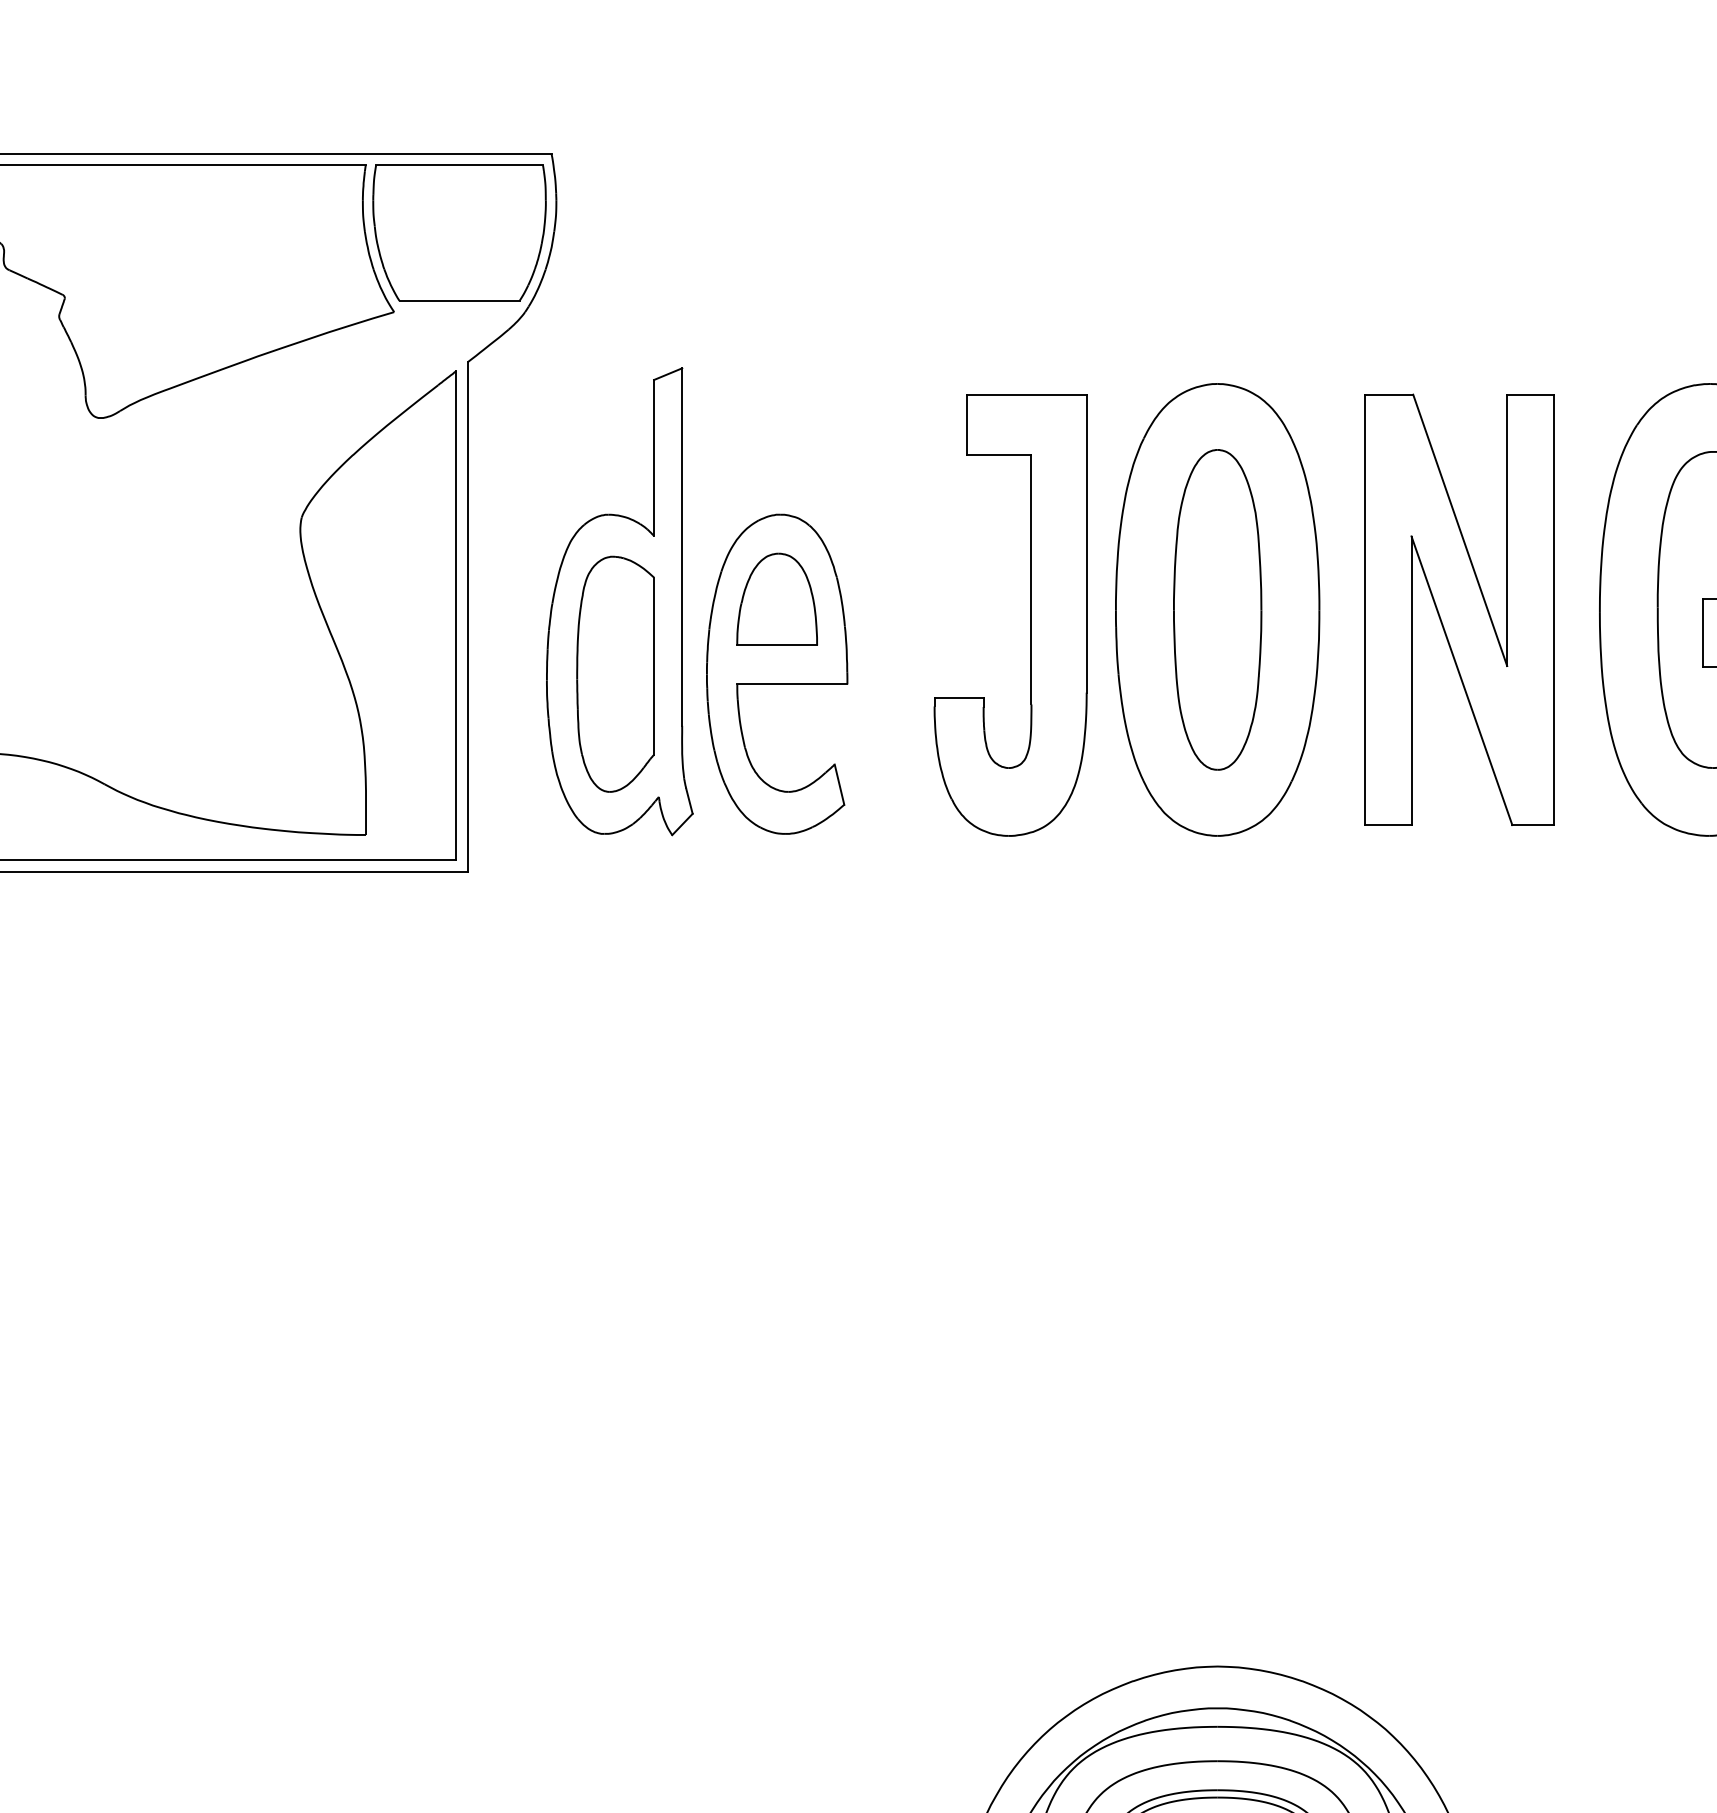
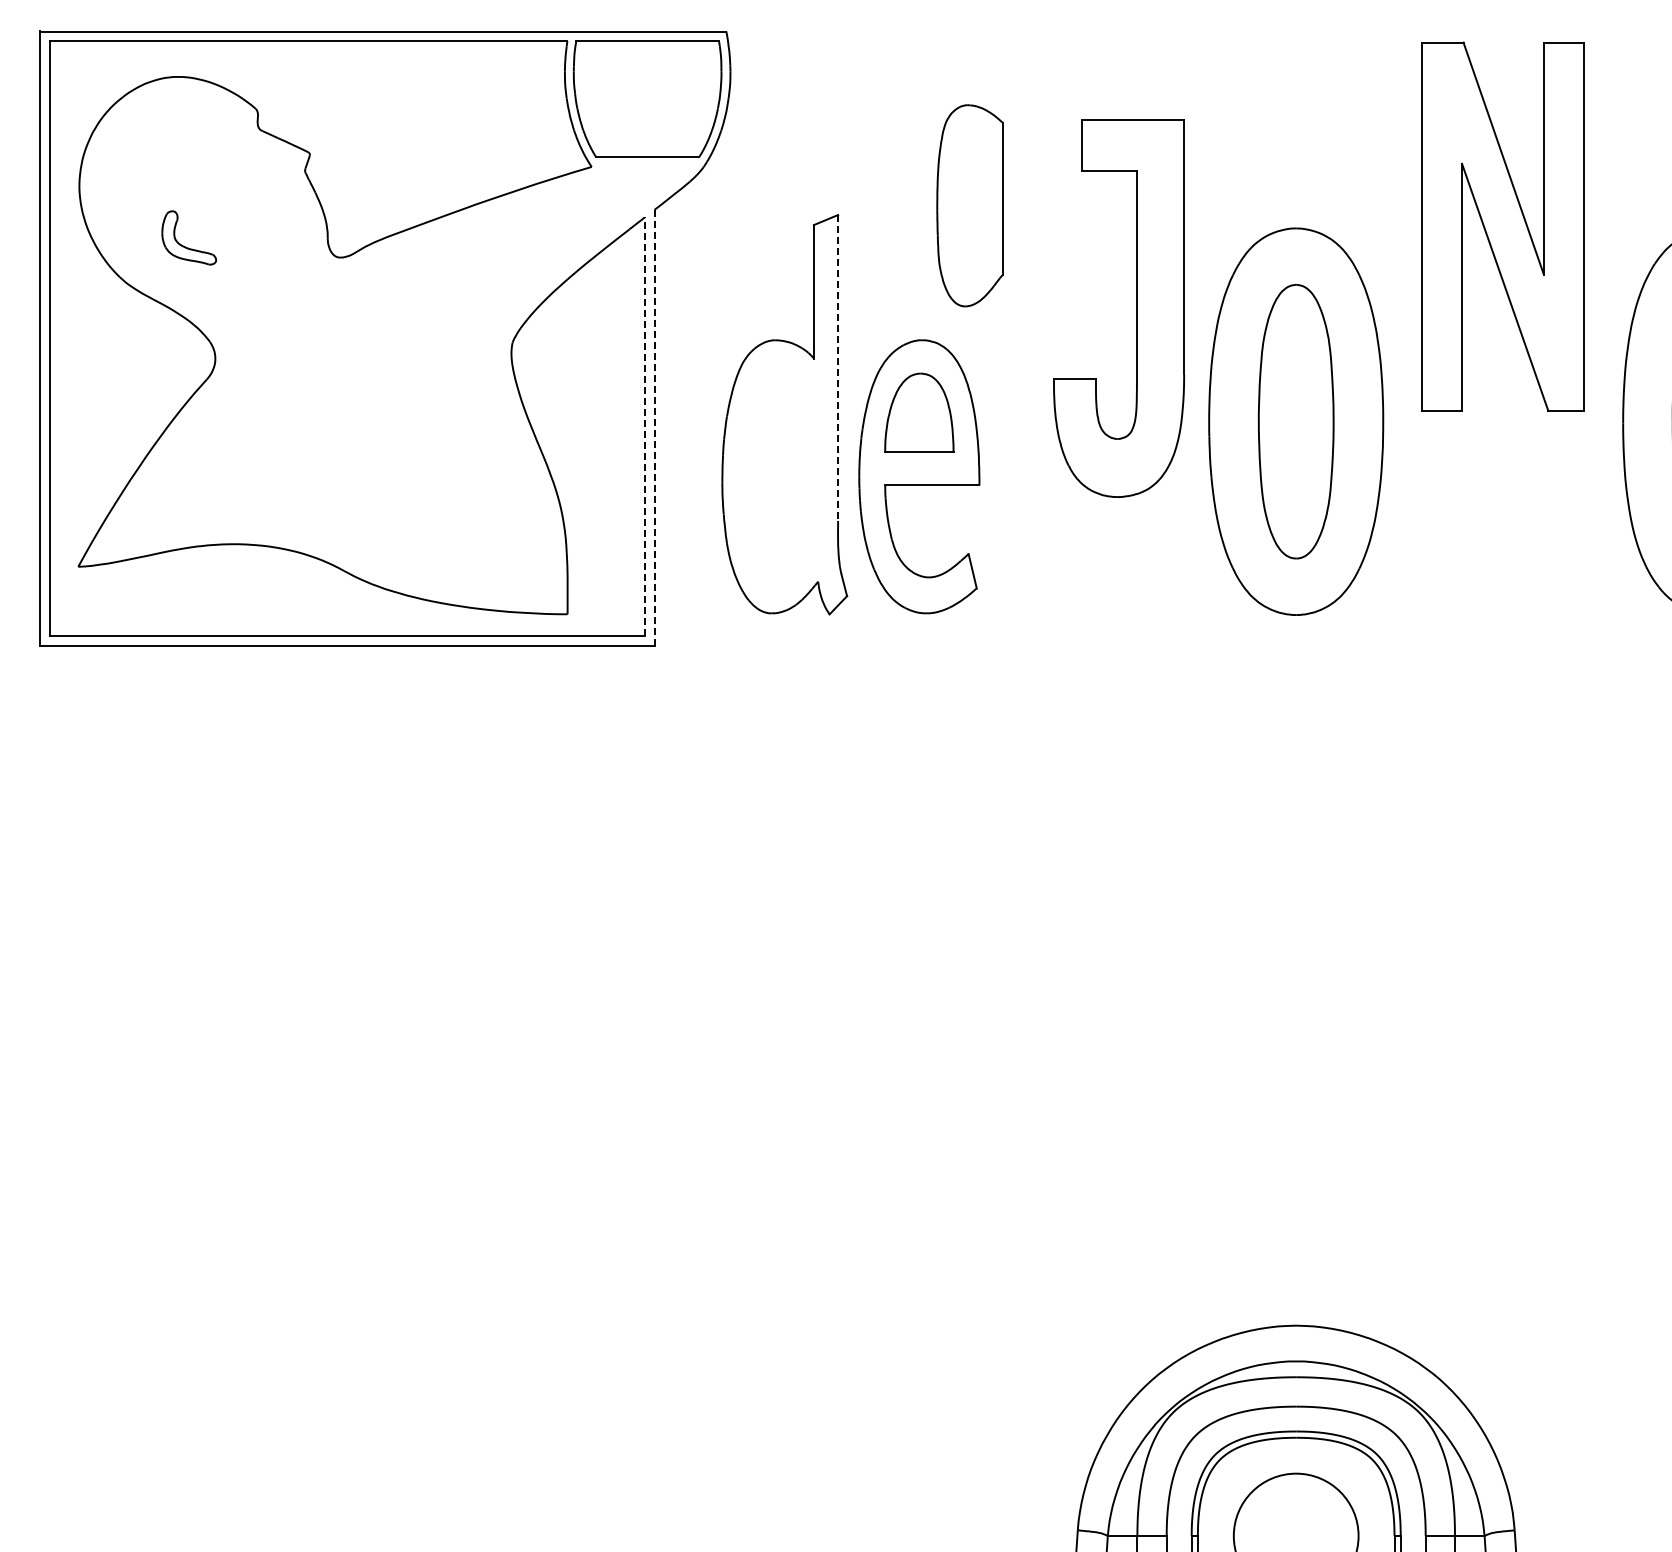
line: (682, 546) -> (838, 367), solid -> dashed
part: (1458, 609) -> (1502, 226), moved
line: (455, 615) -> (644, 426), solid -> dashed
part: (1030, 615) -> (1136, 308), moved
line: (467, 616) -> (654, 427), solid -> dashed
part: (614, 673) -> (969, 205), moved

